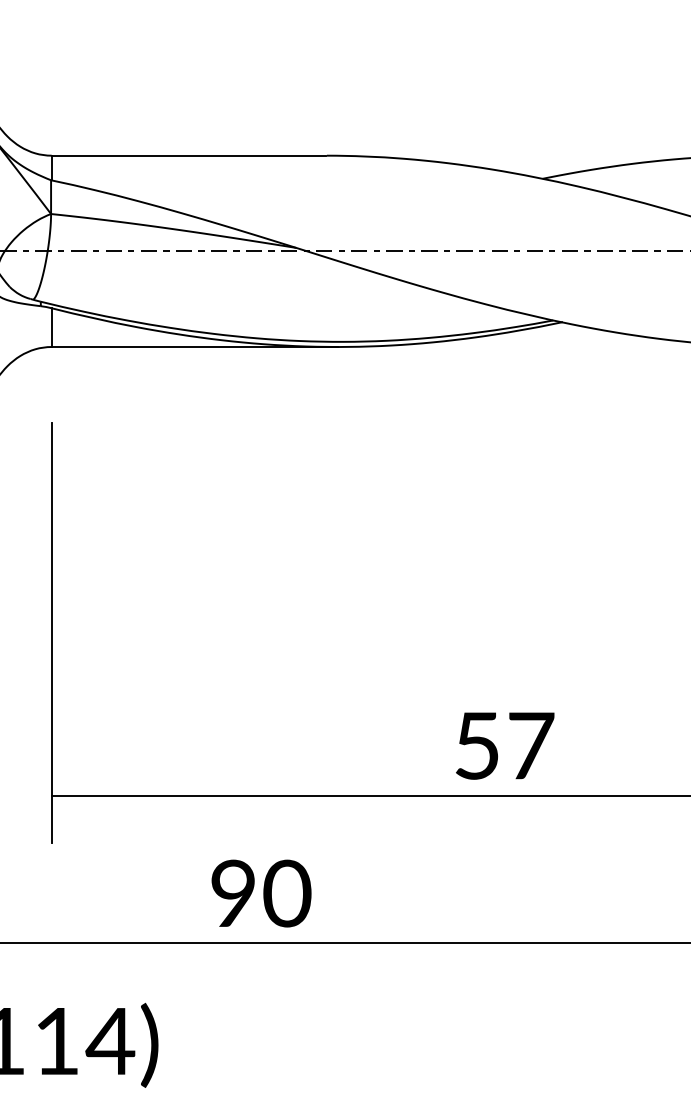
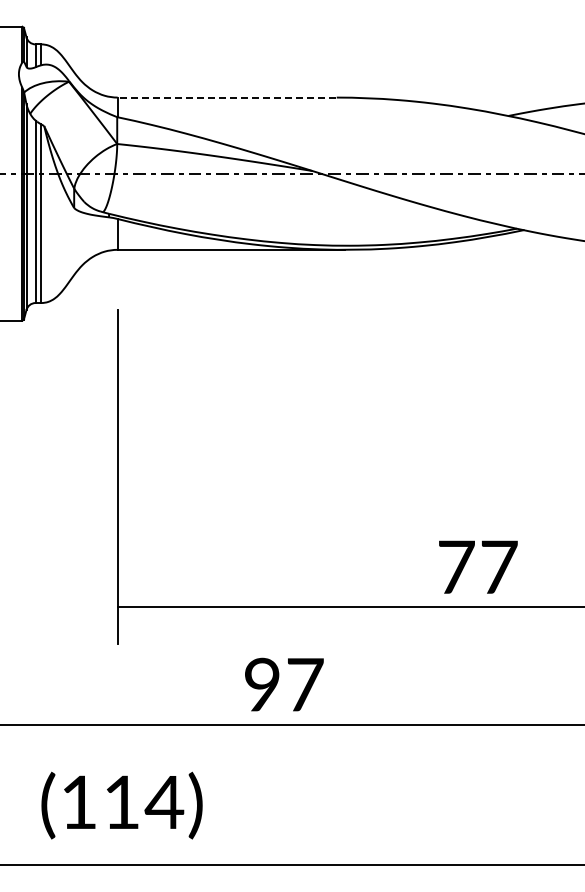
line: (188, 155) -> (226, 97), solid -> dashed
text: (477, 746) -> (456, 567), 57 -> 77
text: (287, 893) -> (305, 684), 90 -> 97

